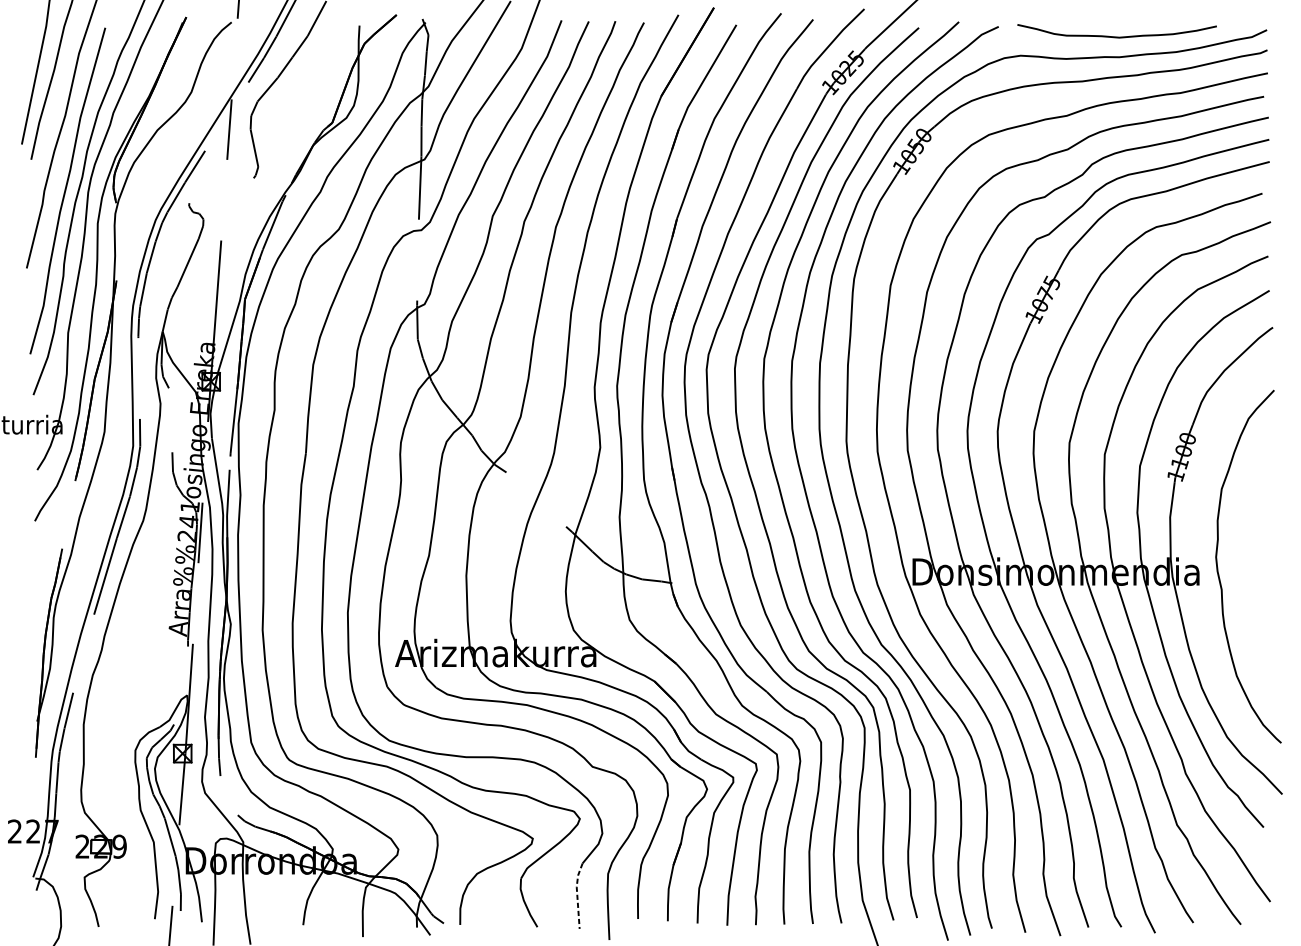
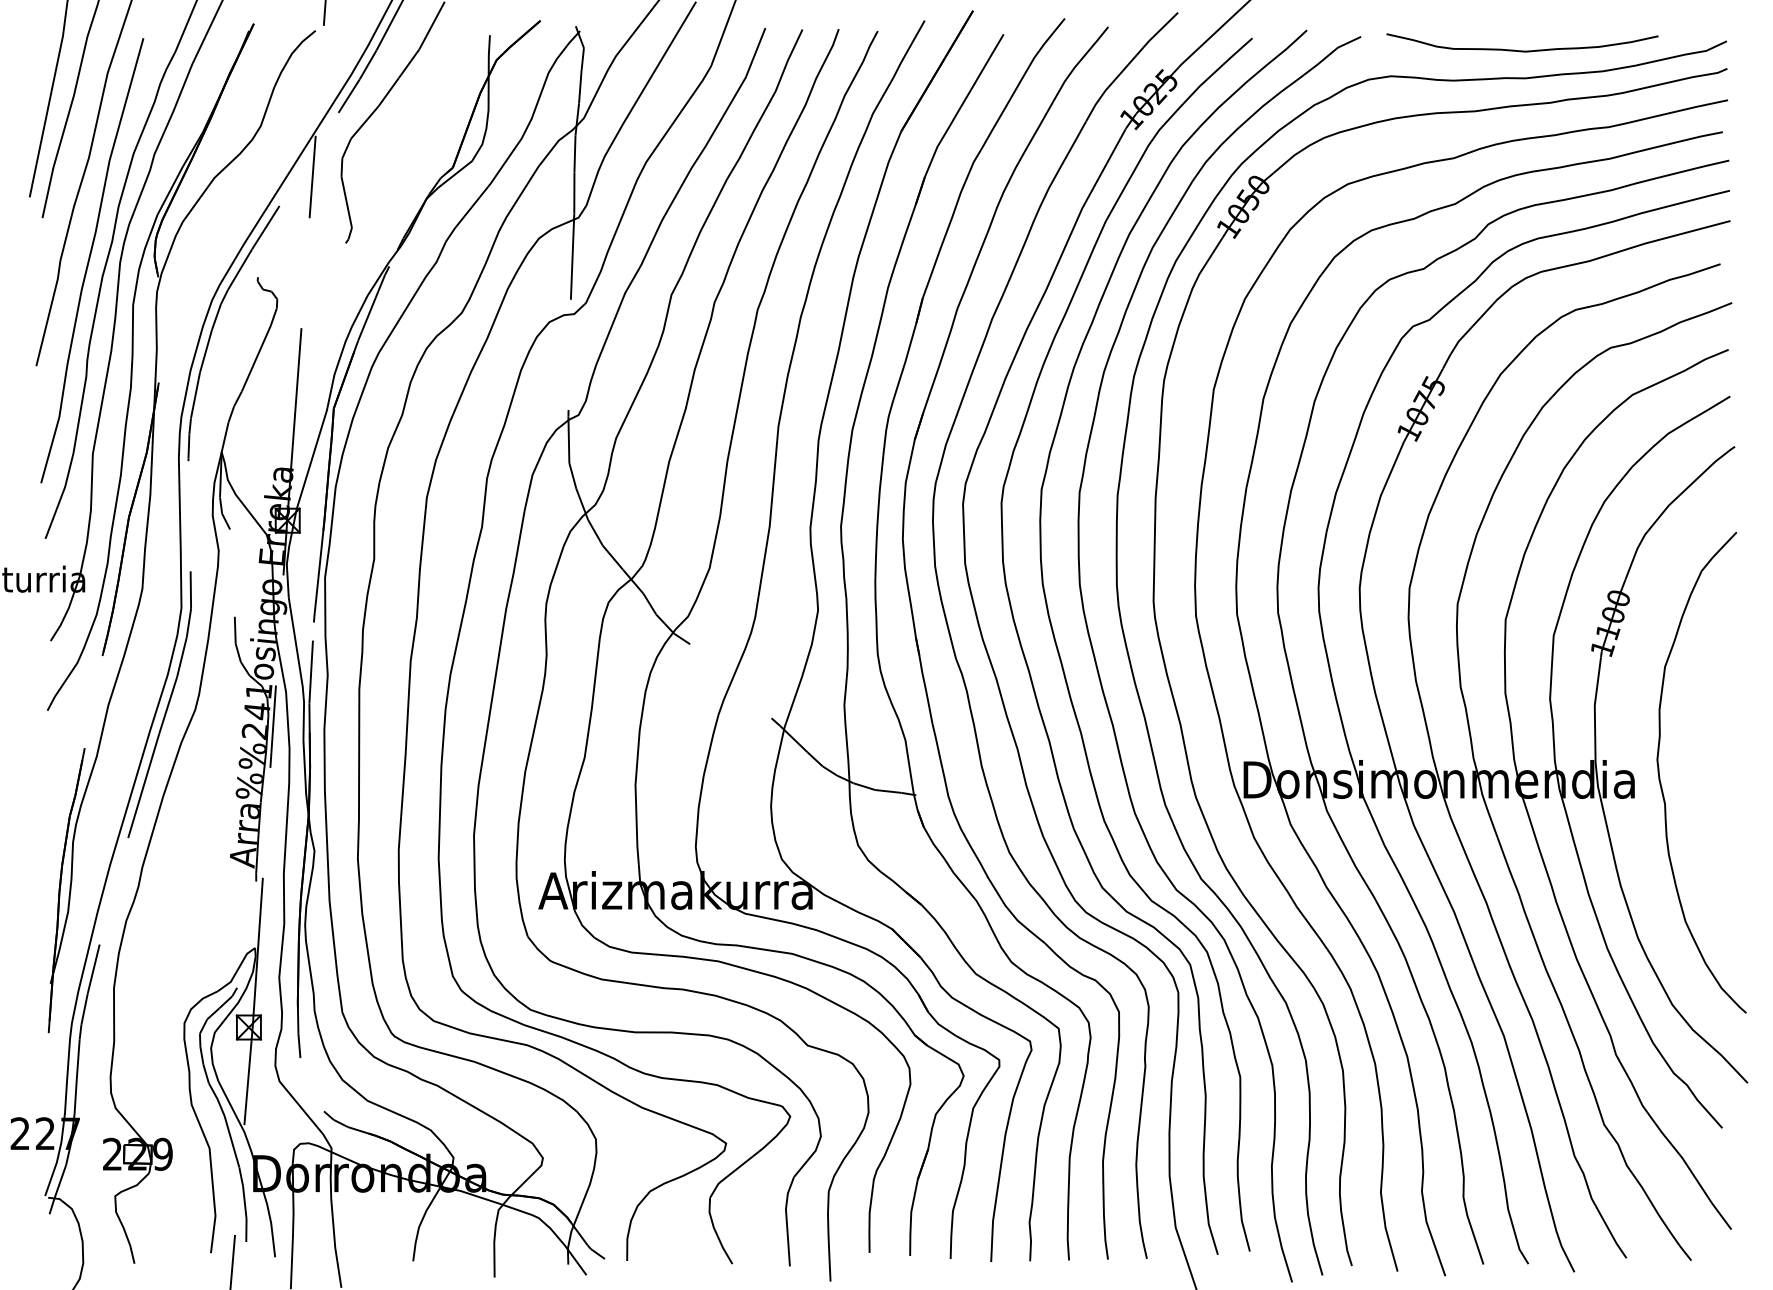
line: (577, 895) -> (786, 1220), dashed -> solid

